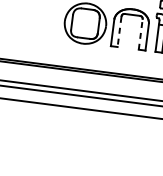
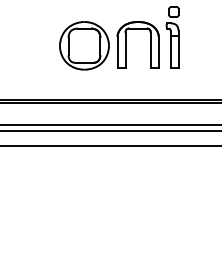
line: (119, 31) -> (125, 50), dashed -> solid
line: (140, 34) -> (150, 50), dashed -> solid

